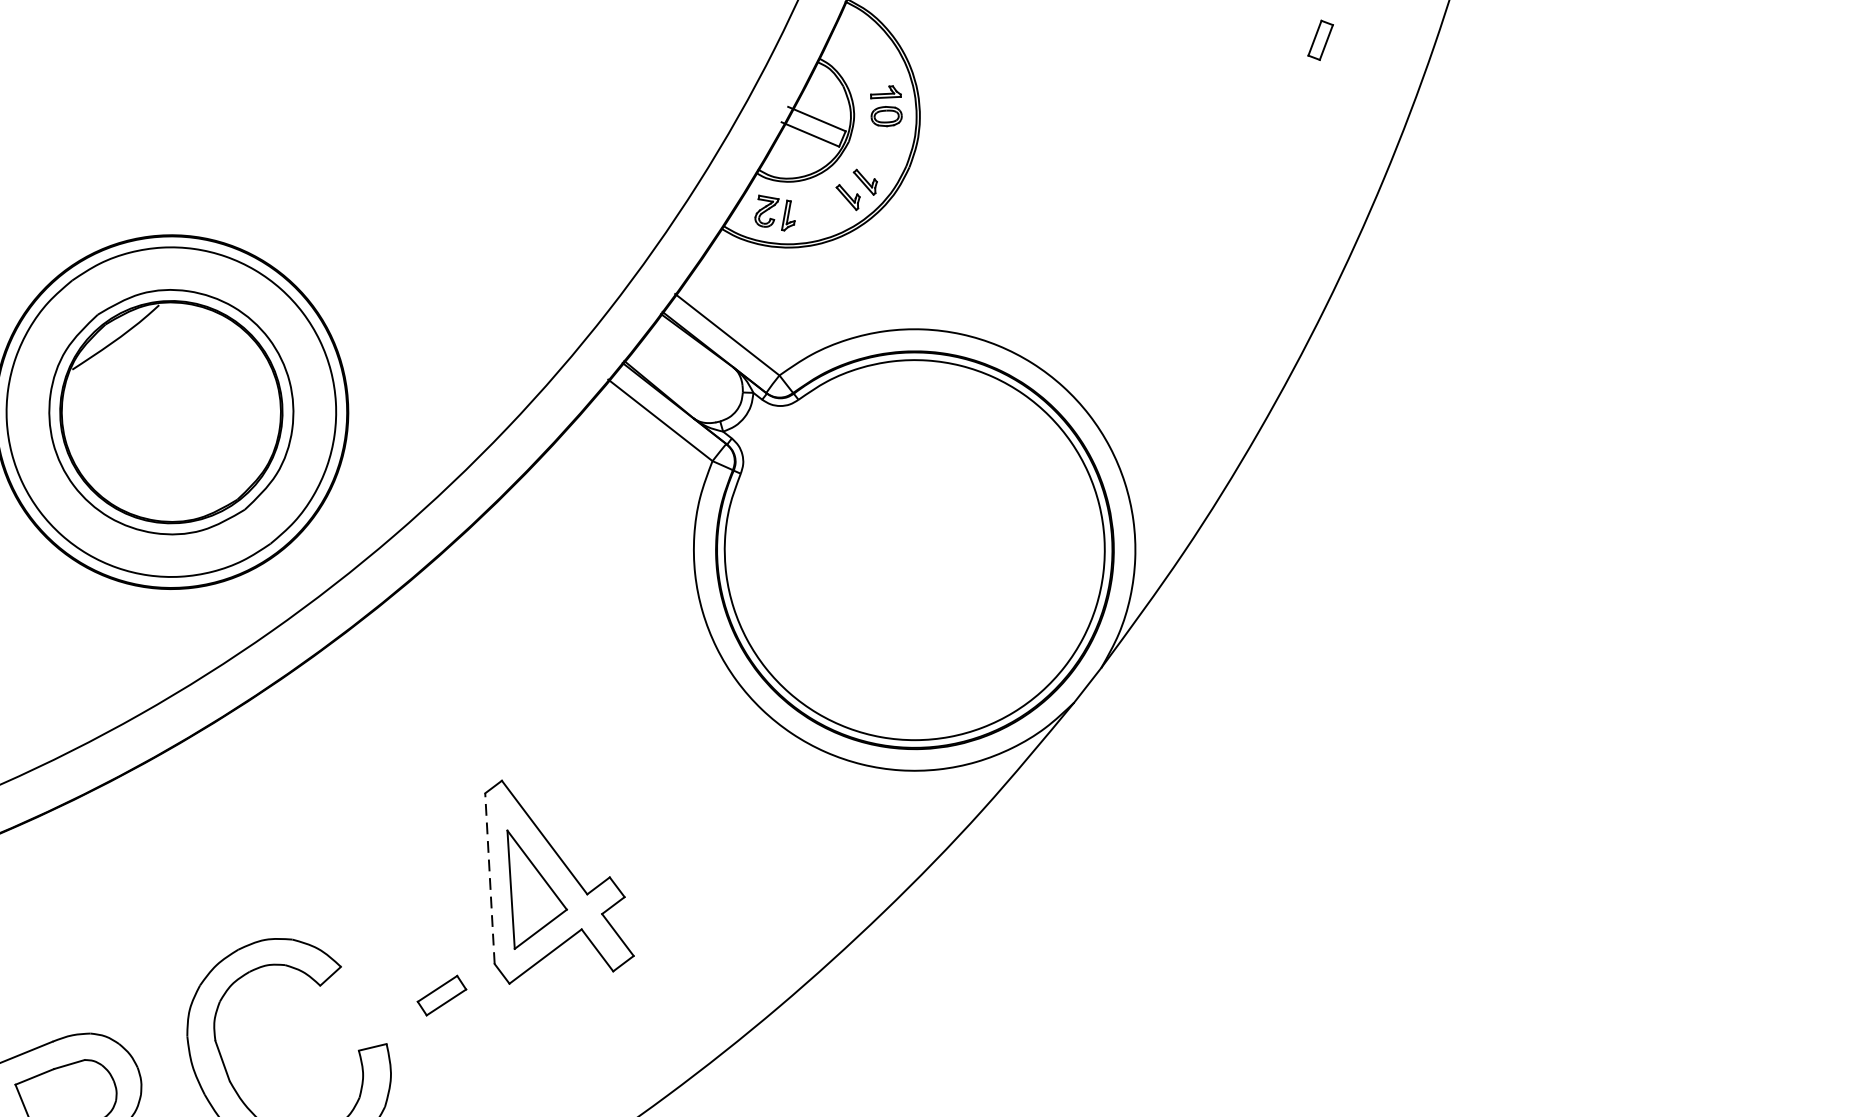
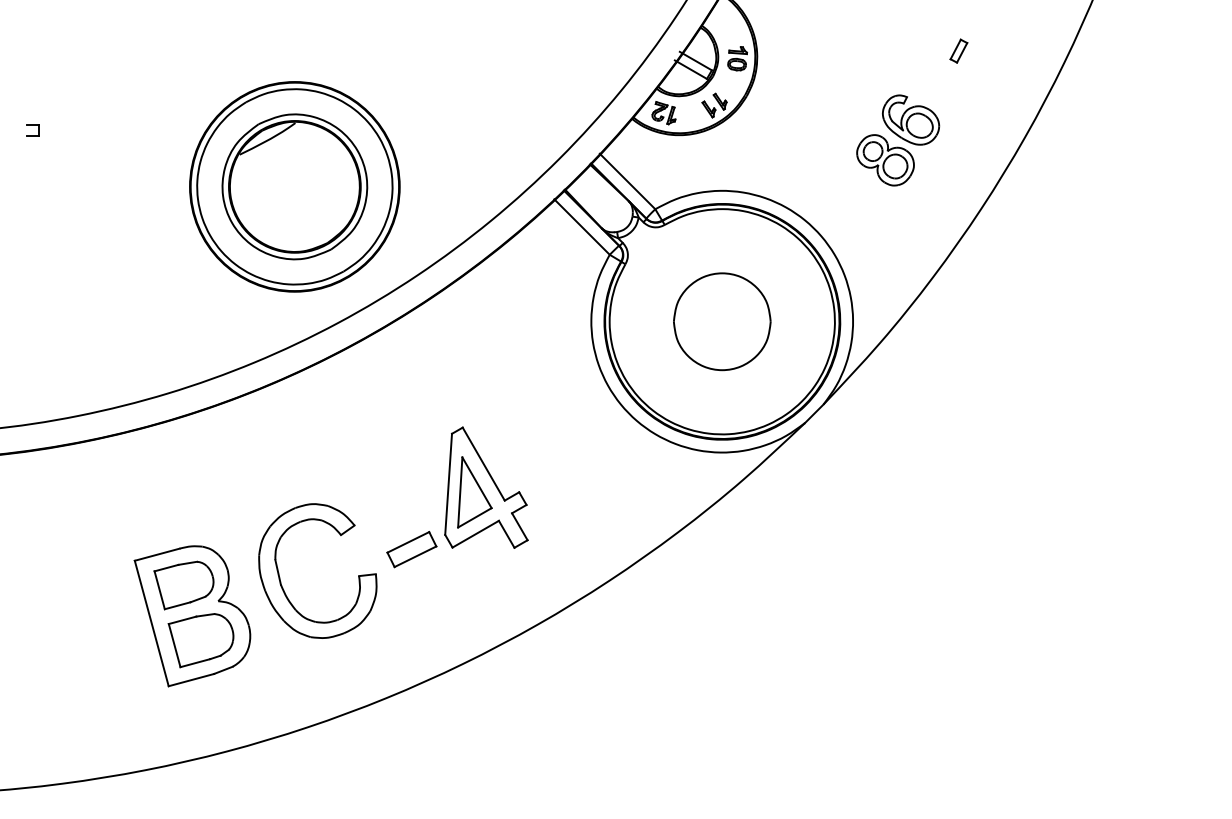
part: (1319, 39) -> (958, 50), moved
part: (1172, 210) -> (898, 140), added
part: (915, 549) -> (722, 321), added
line: (489, 878) -> (448, 484), dashed -> solid
part: (441, 995) -> (411, 549), size x1.67

